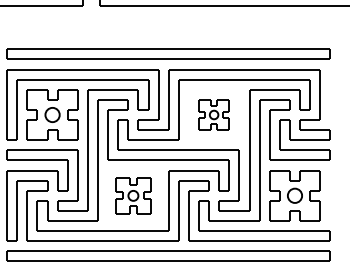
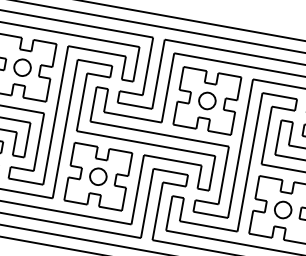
part: (213, 114) -> (206, 100), size x1.67
part: (133, 195) -> (98, 176), size x1.43

